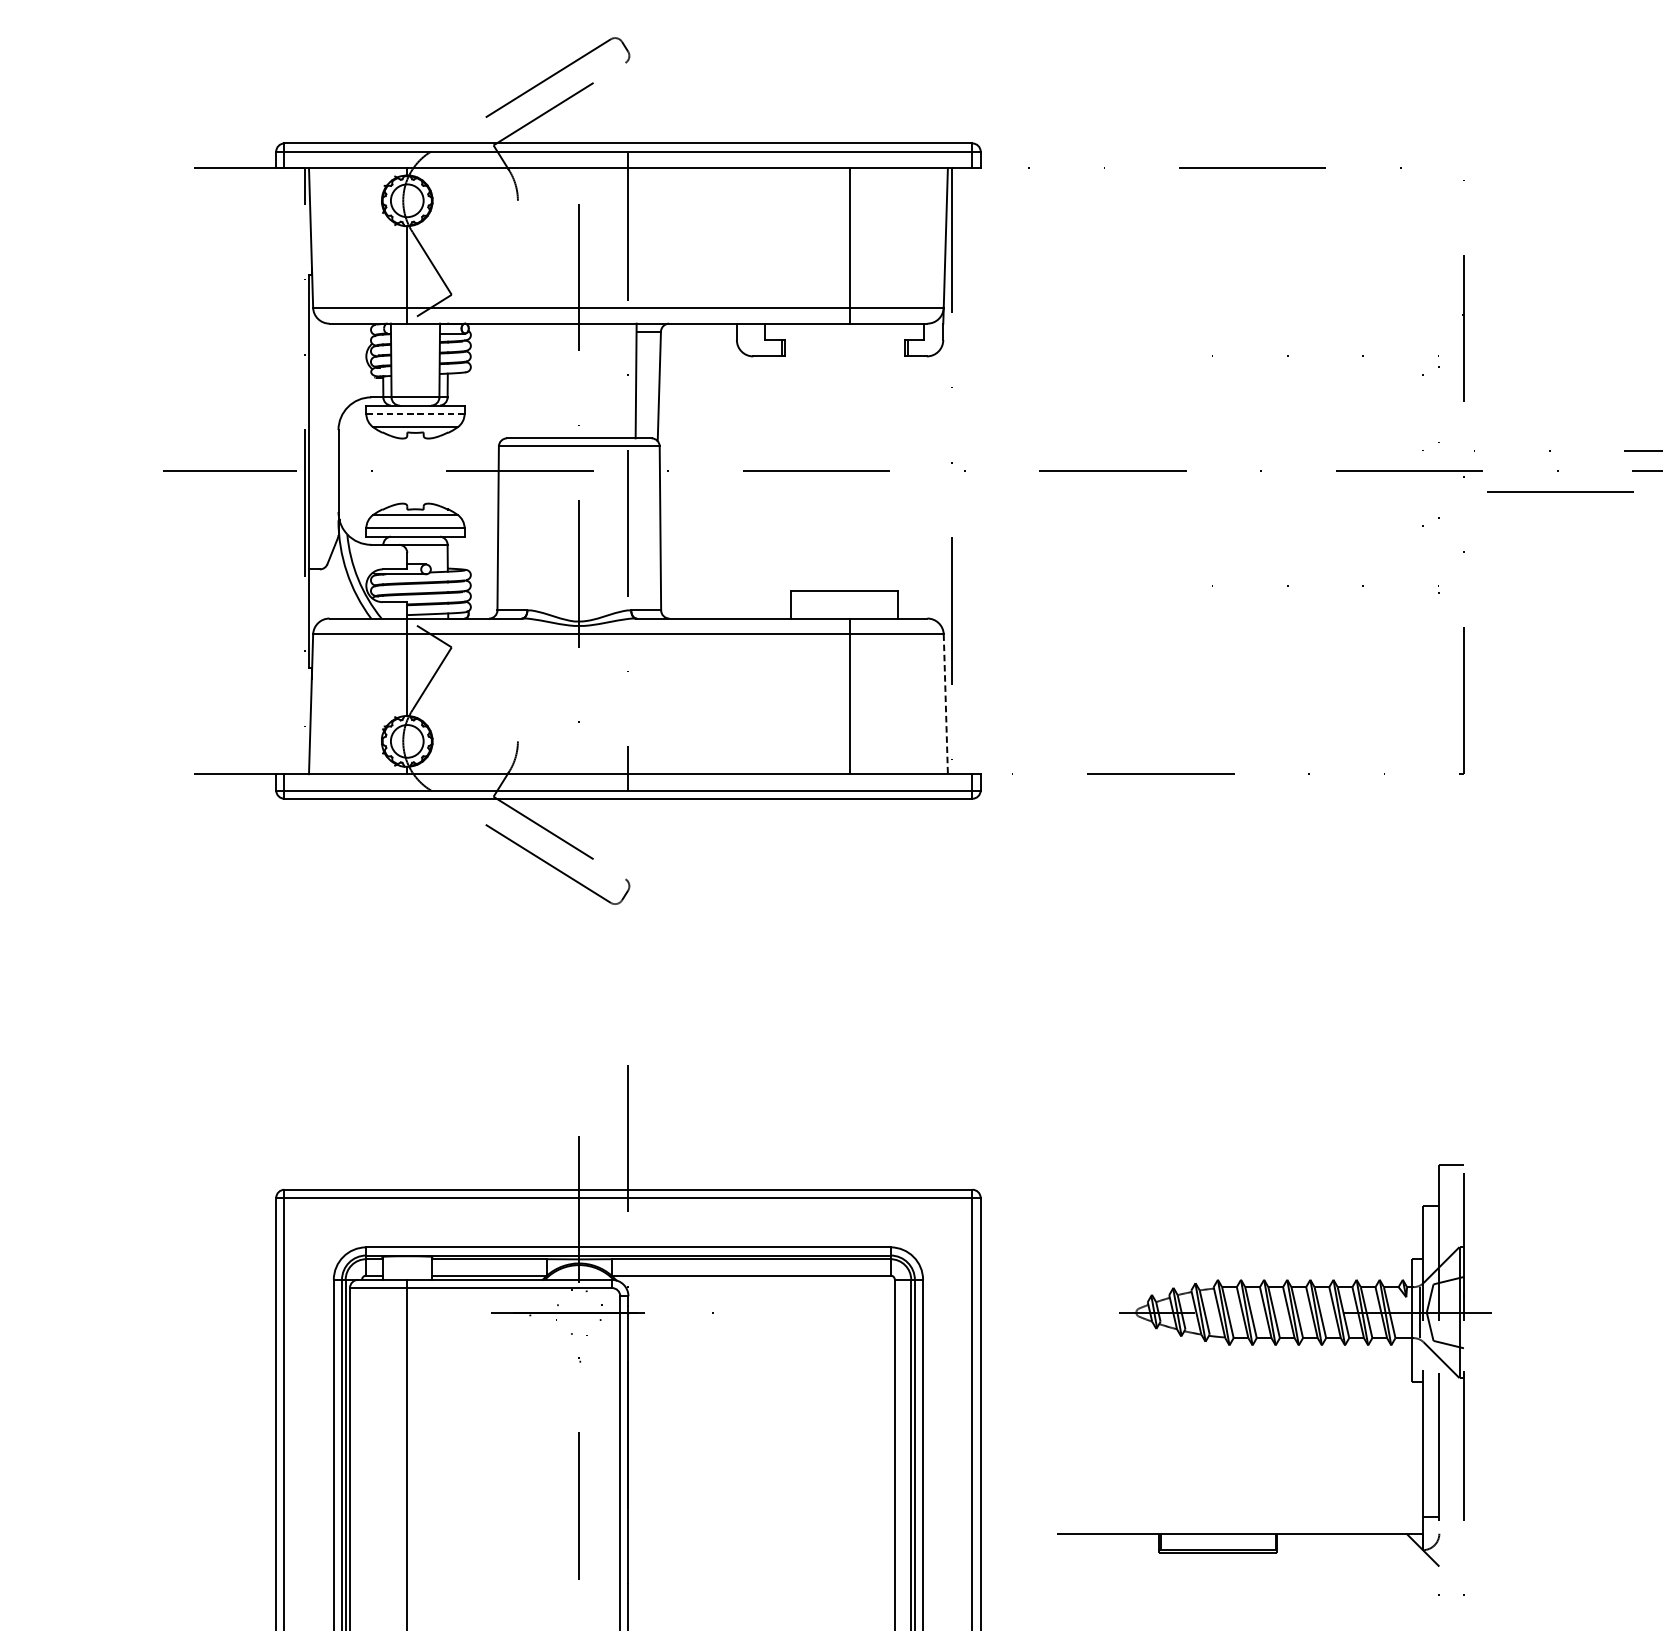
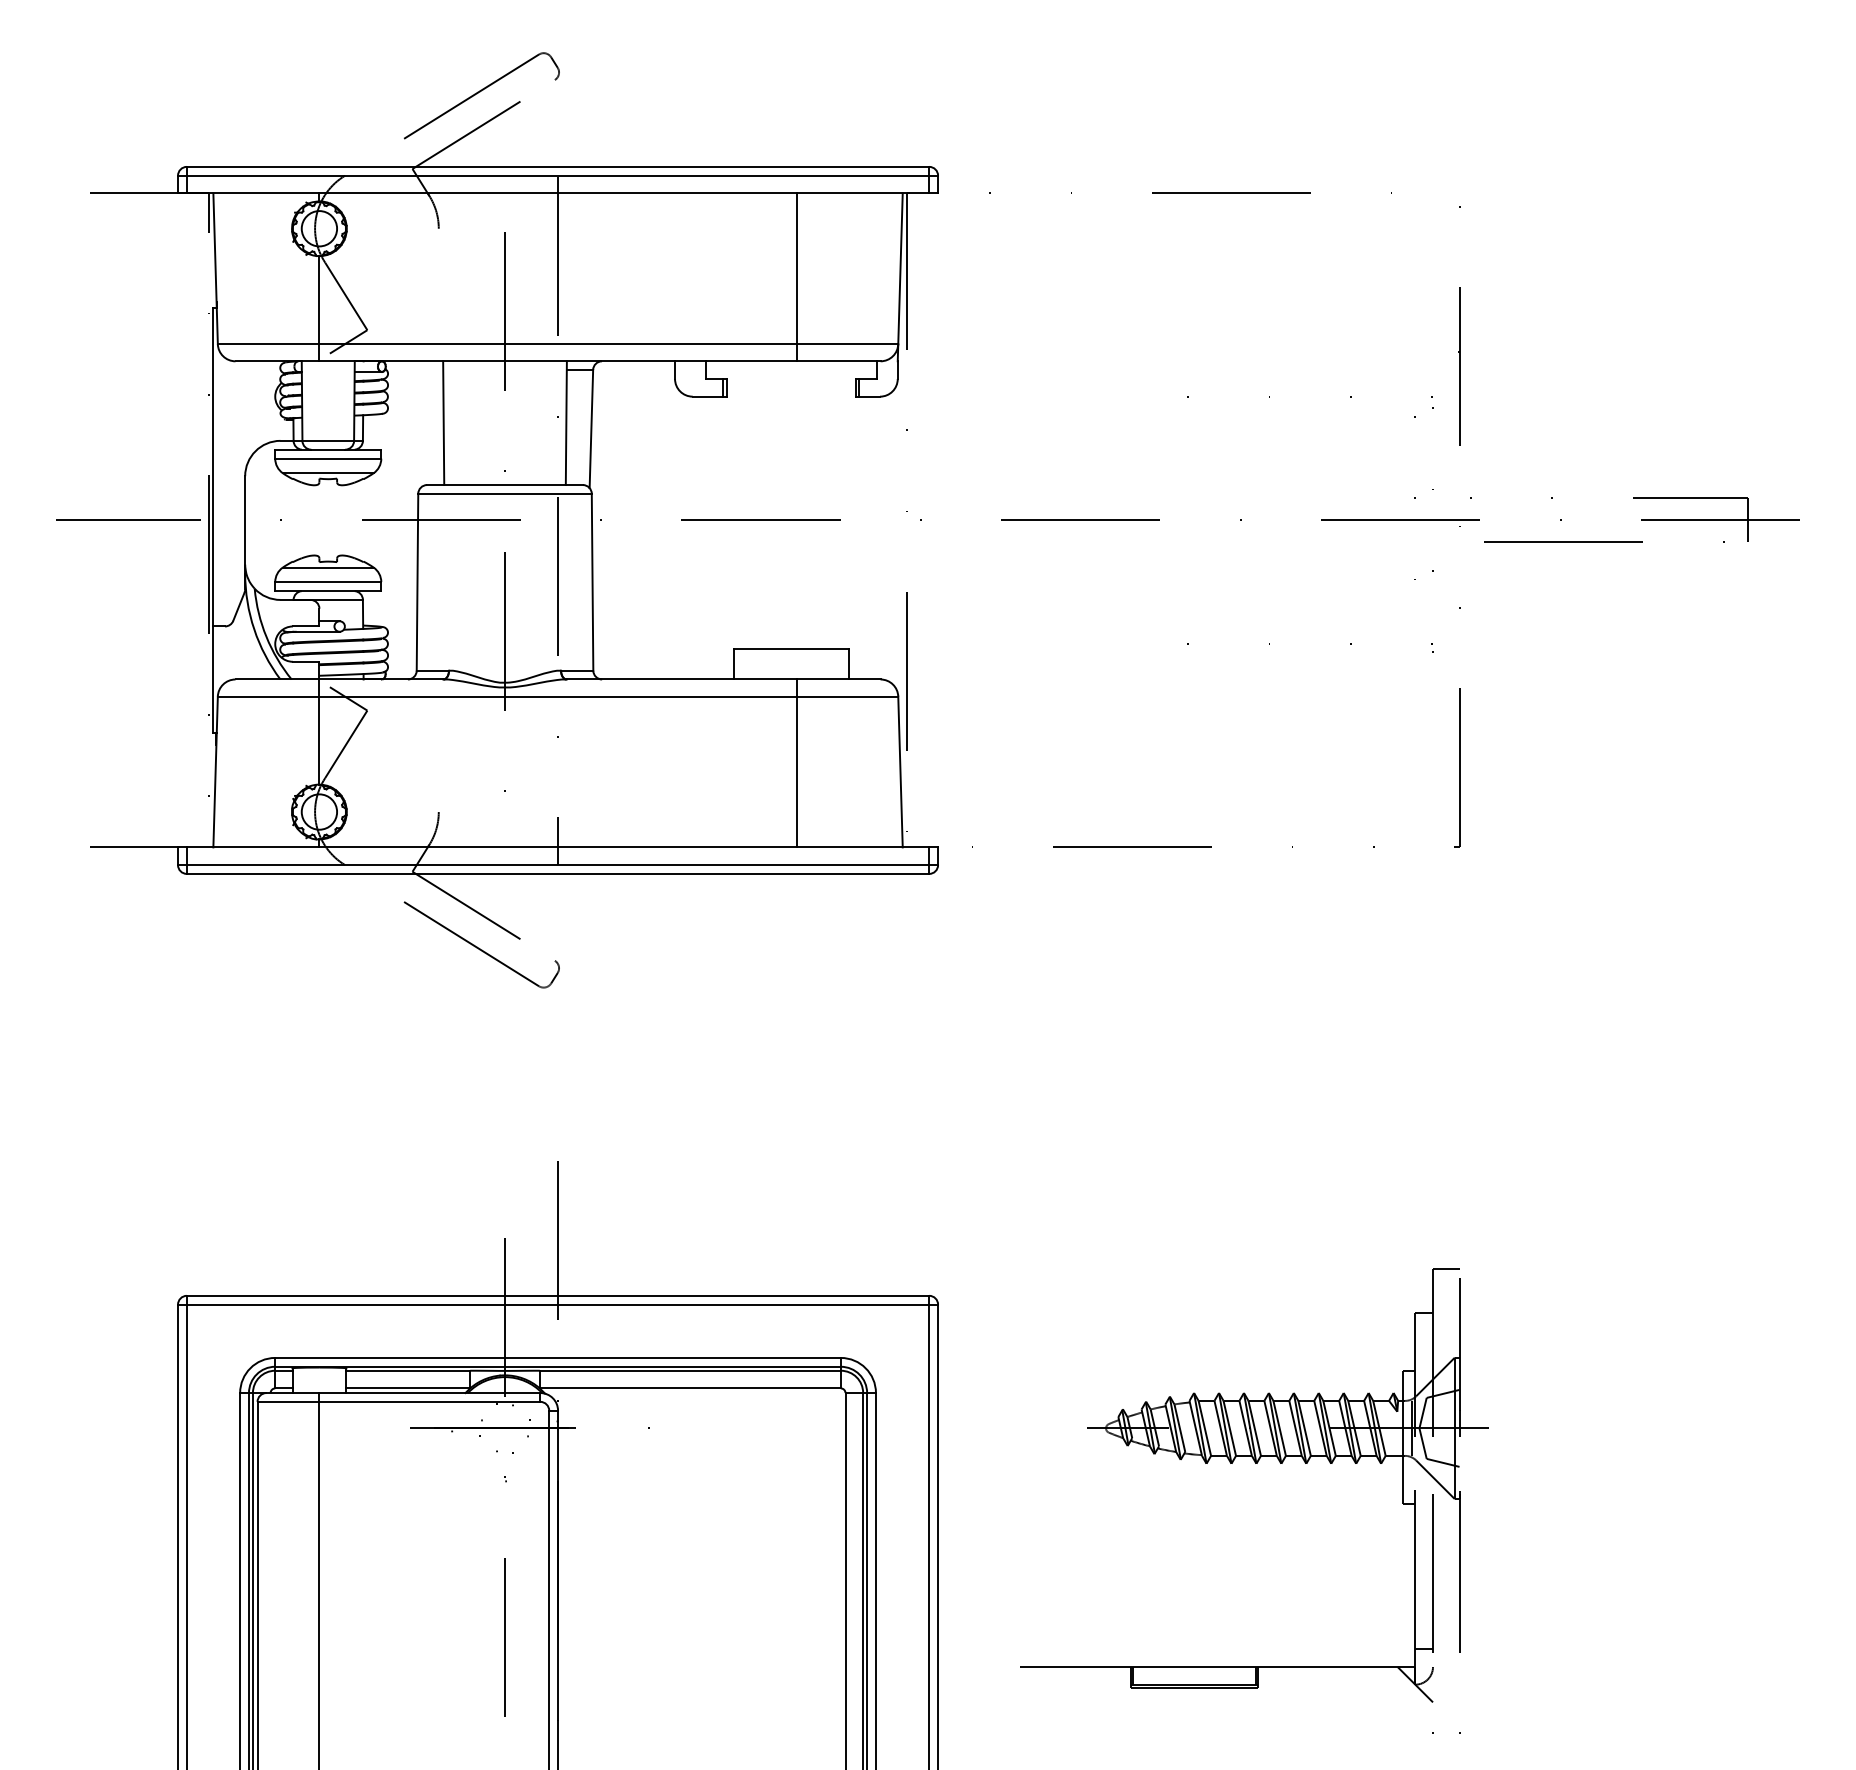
line: (522, 381) -> (443, 423), added
line: (415, 413) -> (328, 458), dashed -> solid
line: (945, 704) -> (900, 772), dashed -> solid

